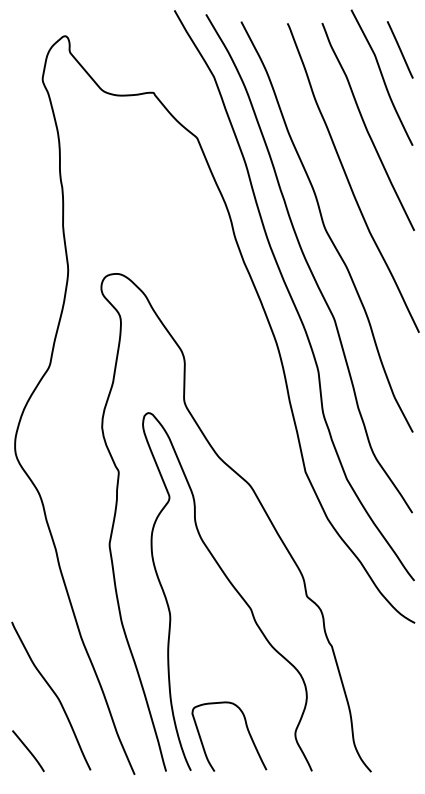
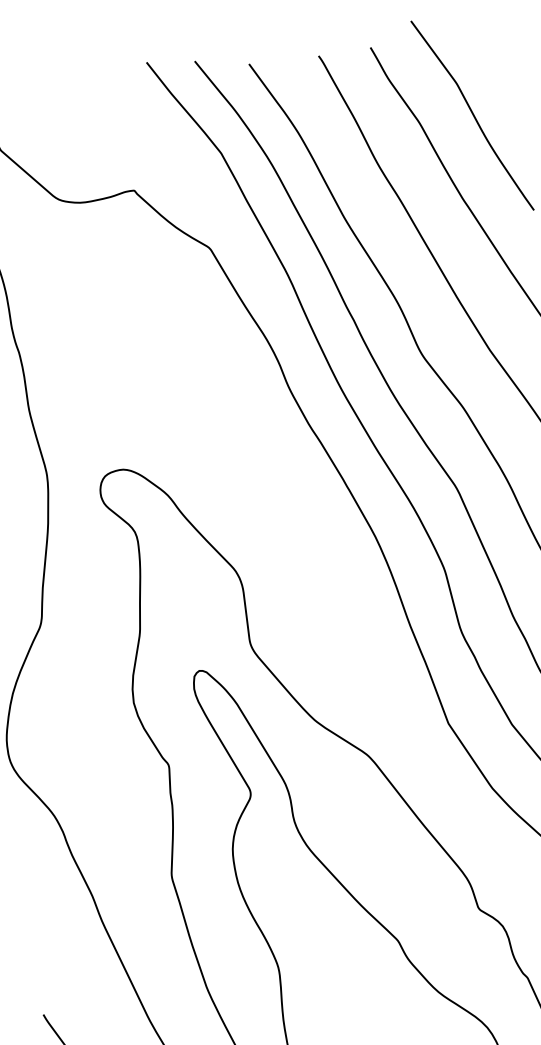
line: (399, 49) -> (492, 69), removed

